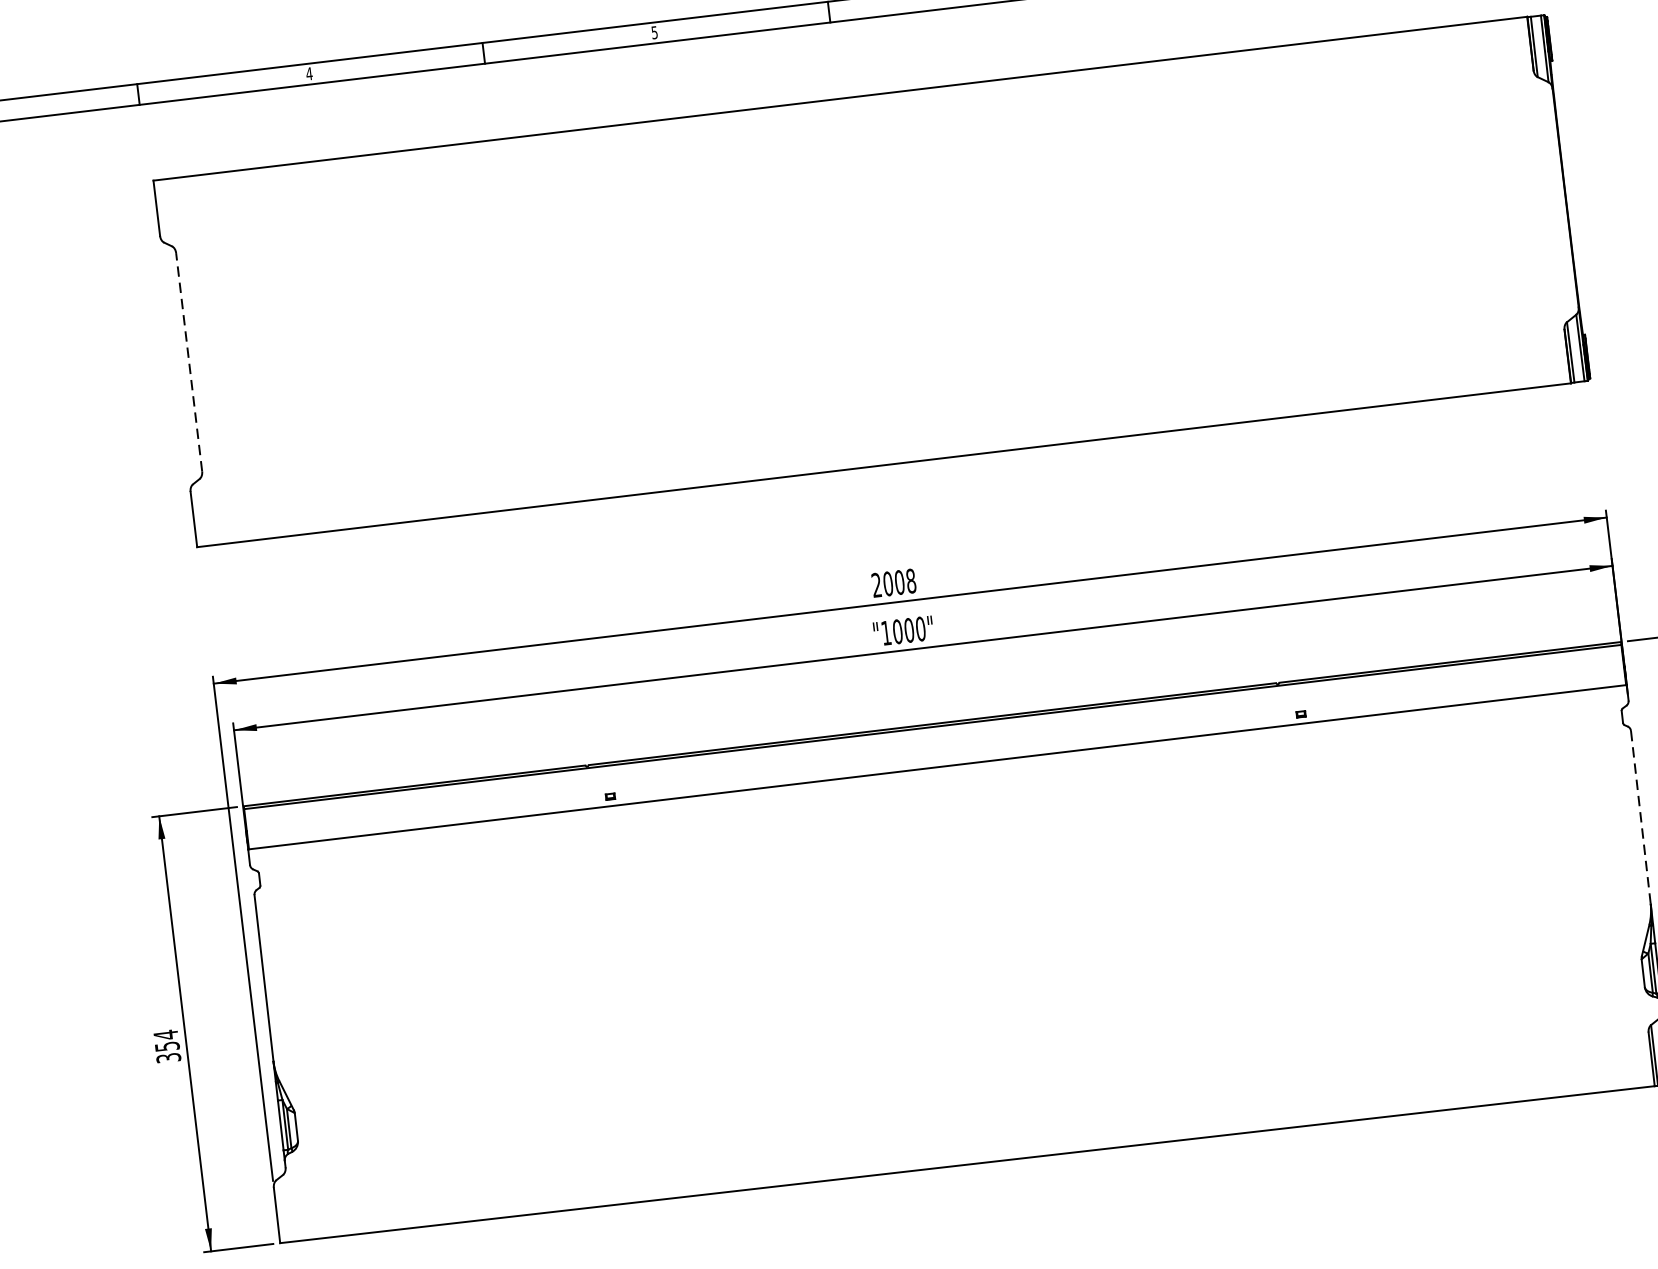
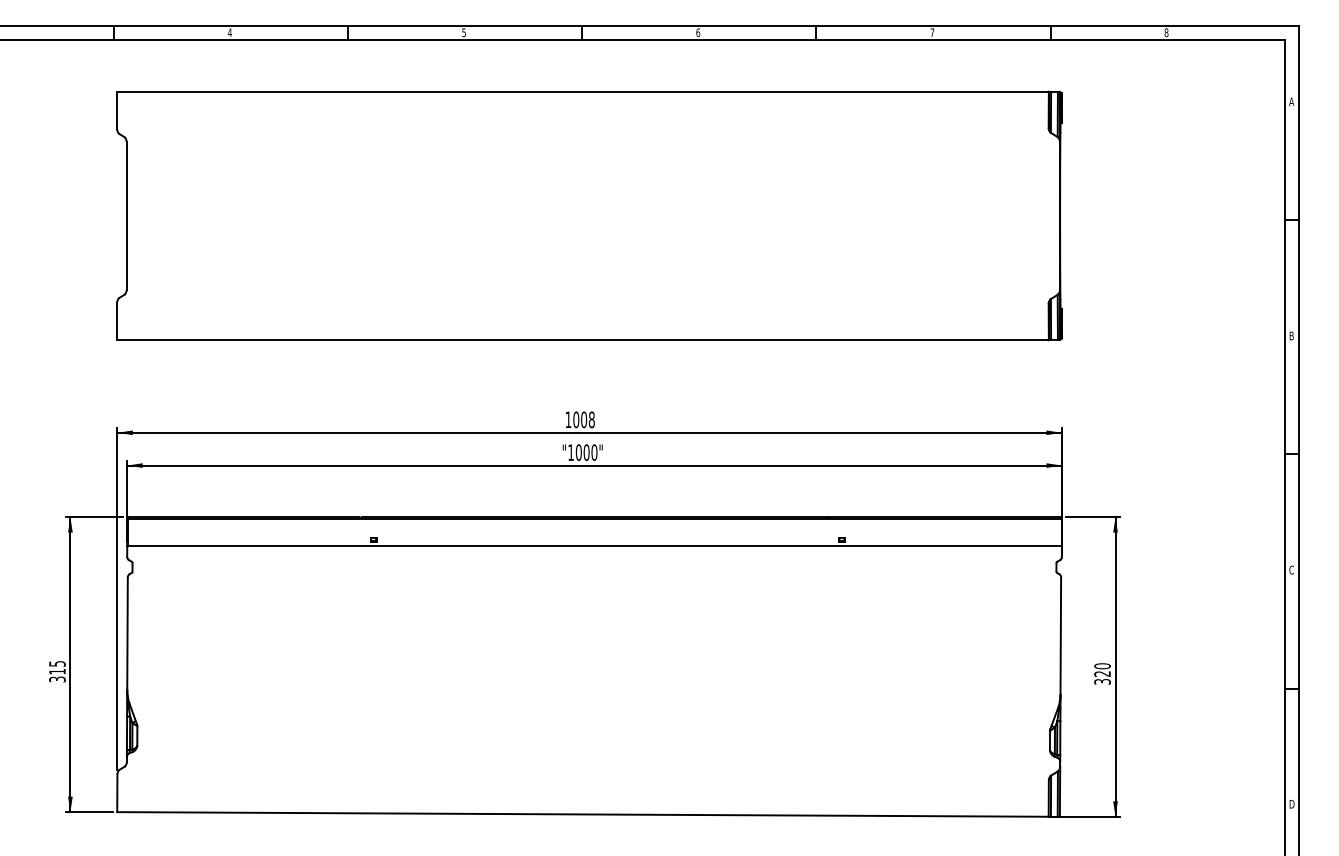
line: (188, 361) -> (126, 215), dashed -> solid
text: (876, 584) -> (568, 419), 2008 -> 1008
line: (1640, 816) -> (1060, 635), dashed -> solid
text: (166, 1040) -> (57, 667), 354 -> 315

